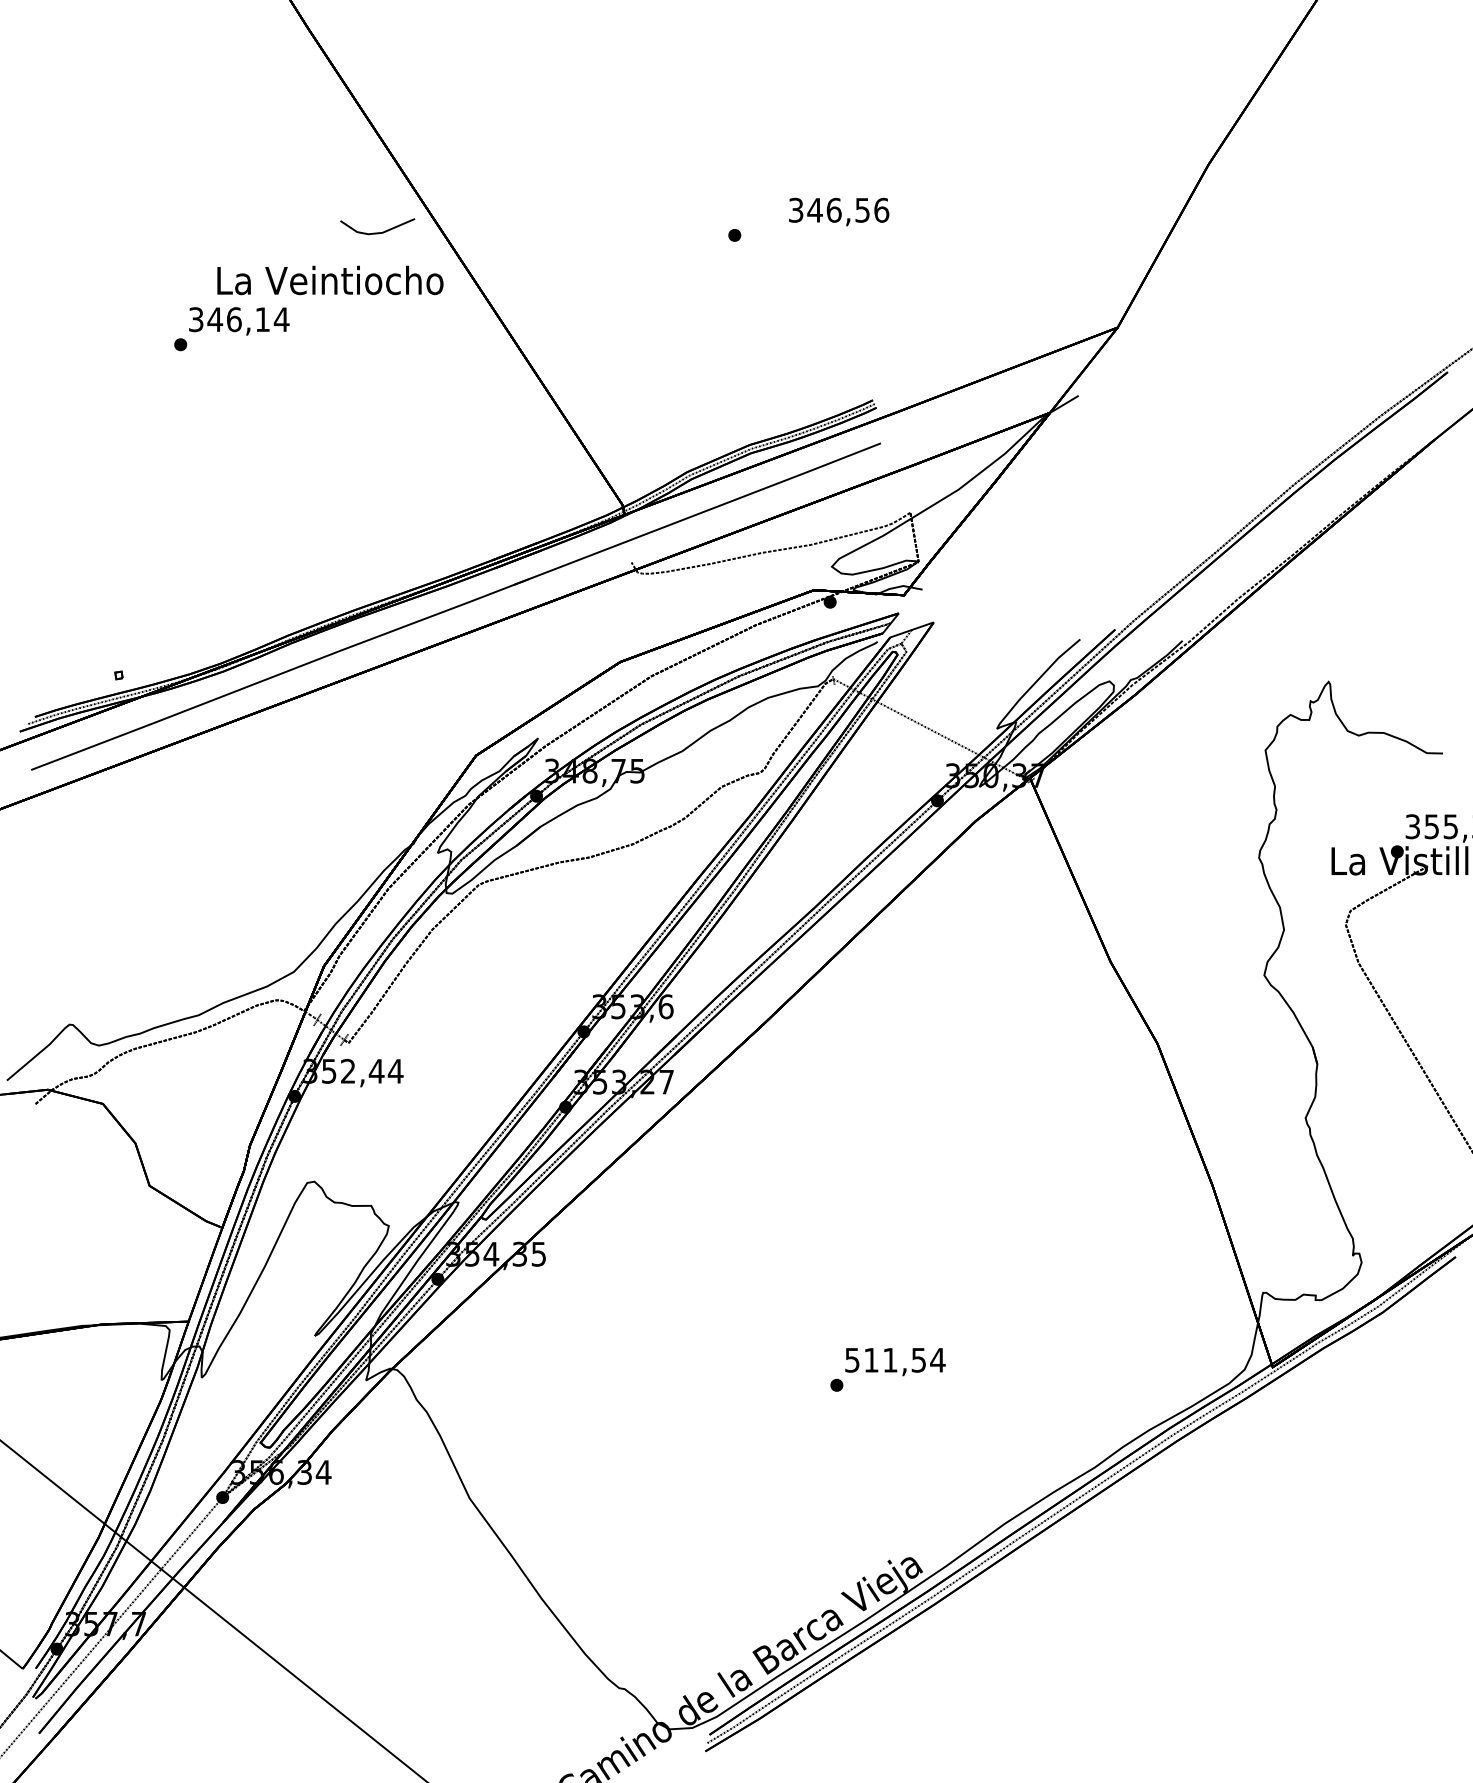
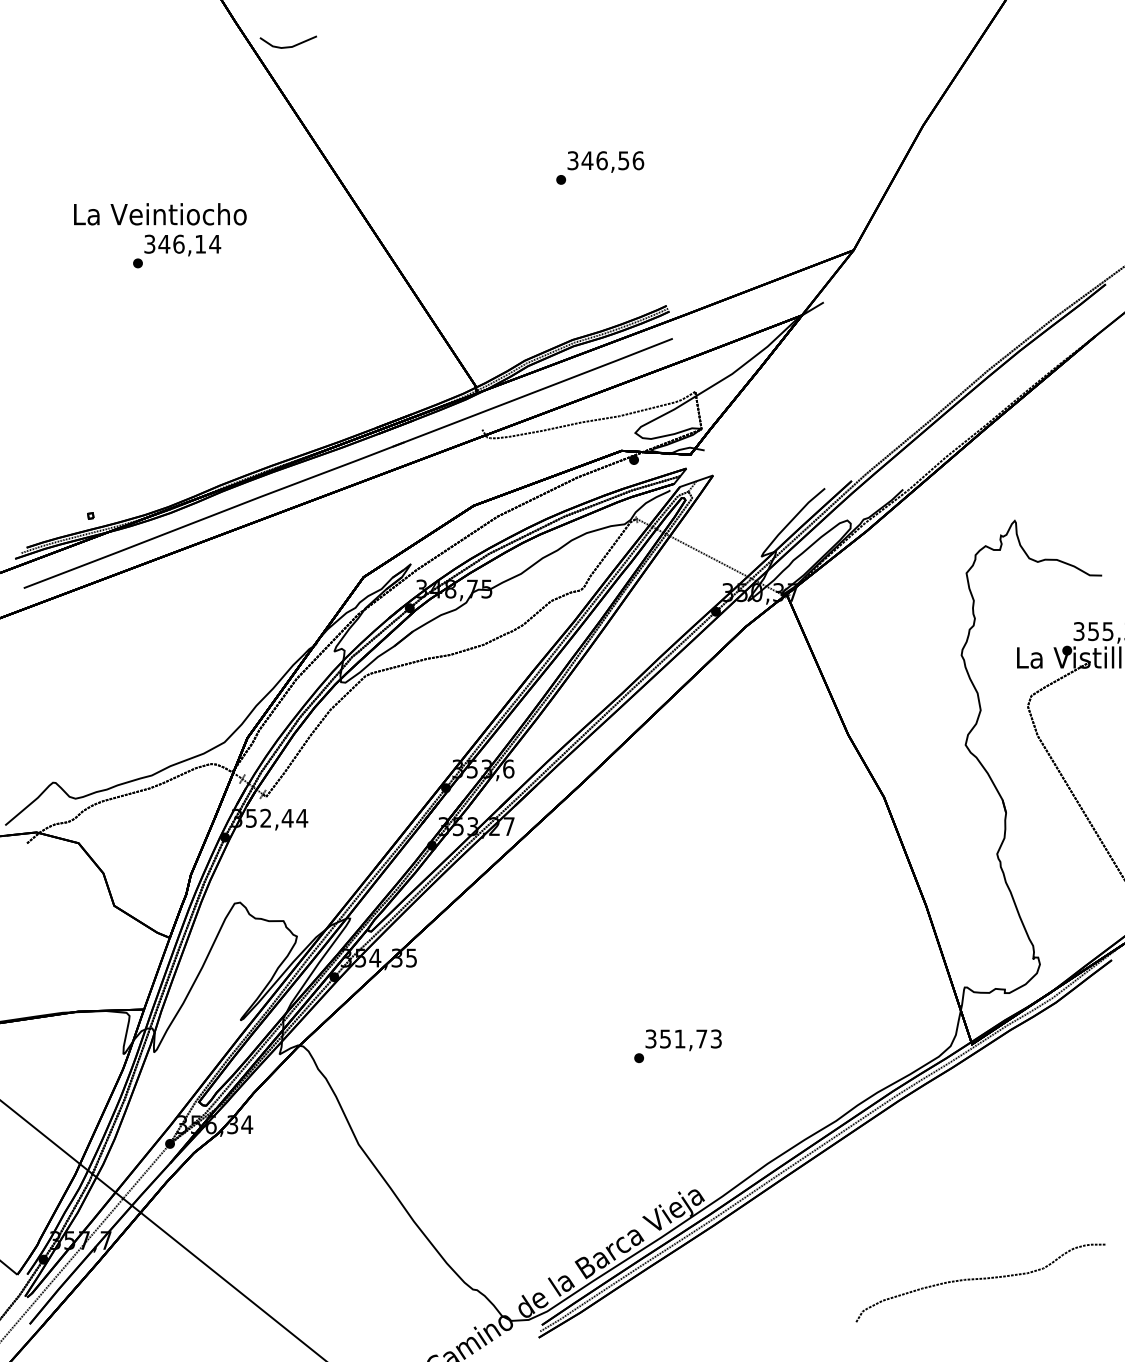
text: (838, 211) -> (605, 161), moved
line: (376, 232) -> (287, 46), moved
text: (330, 280) -> (160, 214), moved
text: (896, 1359) -> (684, 1038), 511,54 -> 351,73
curve: (1283, 1675) -> (980, 1279), added

